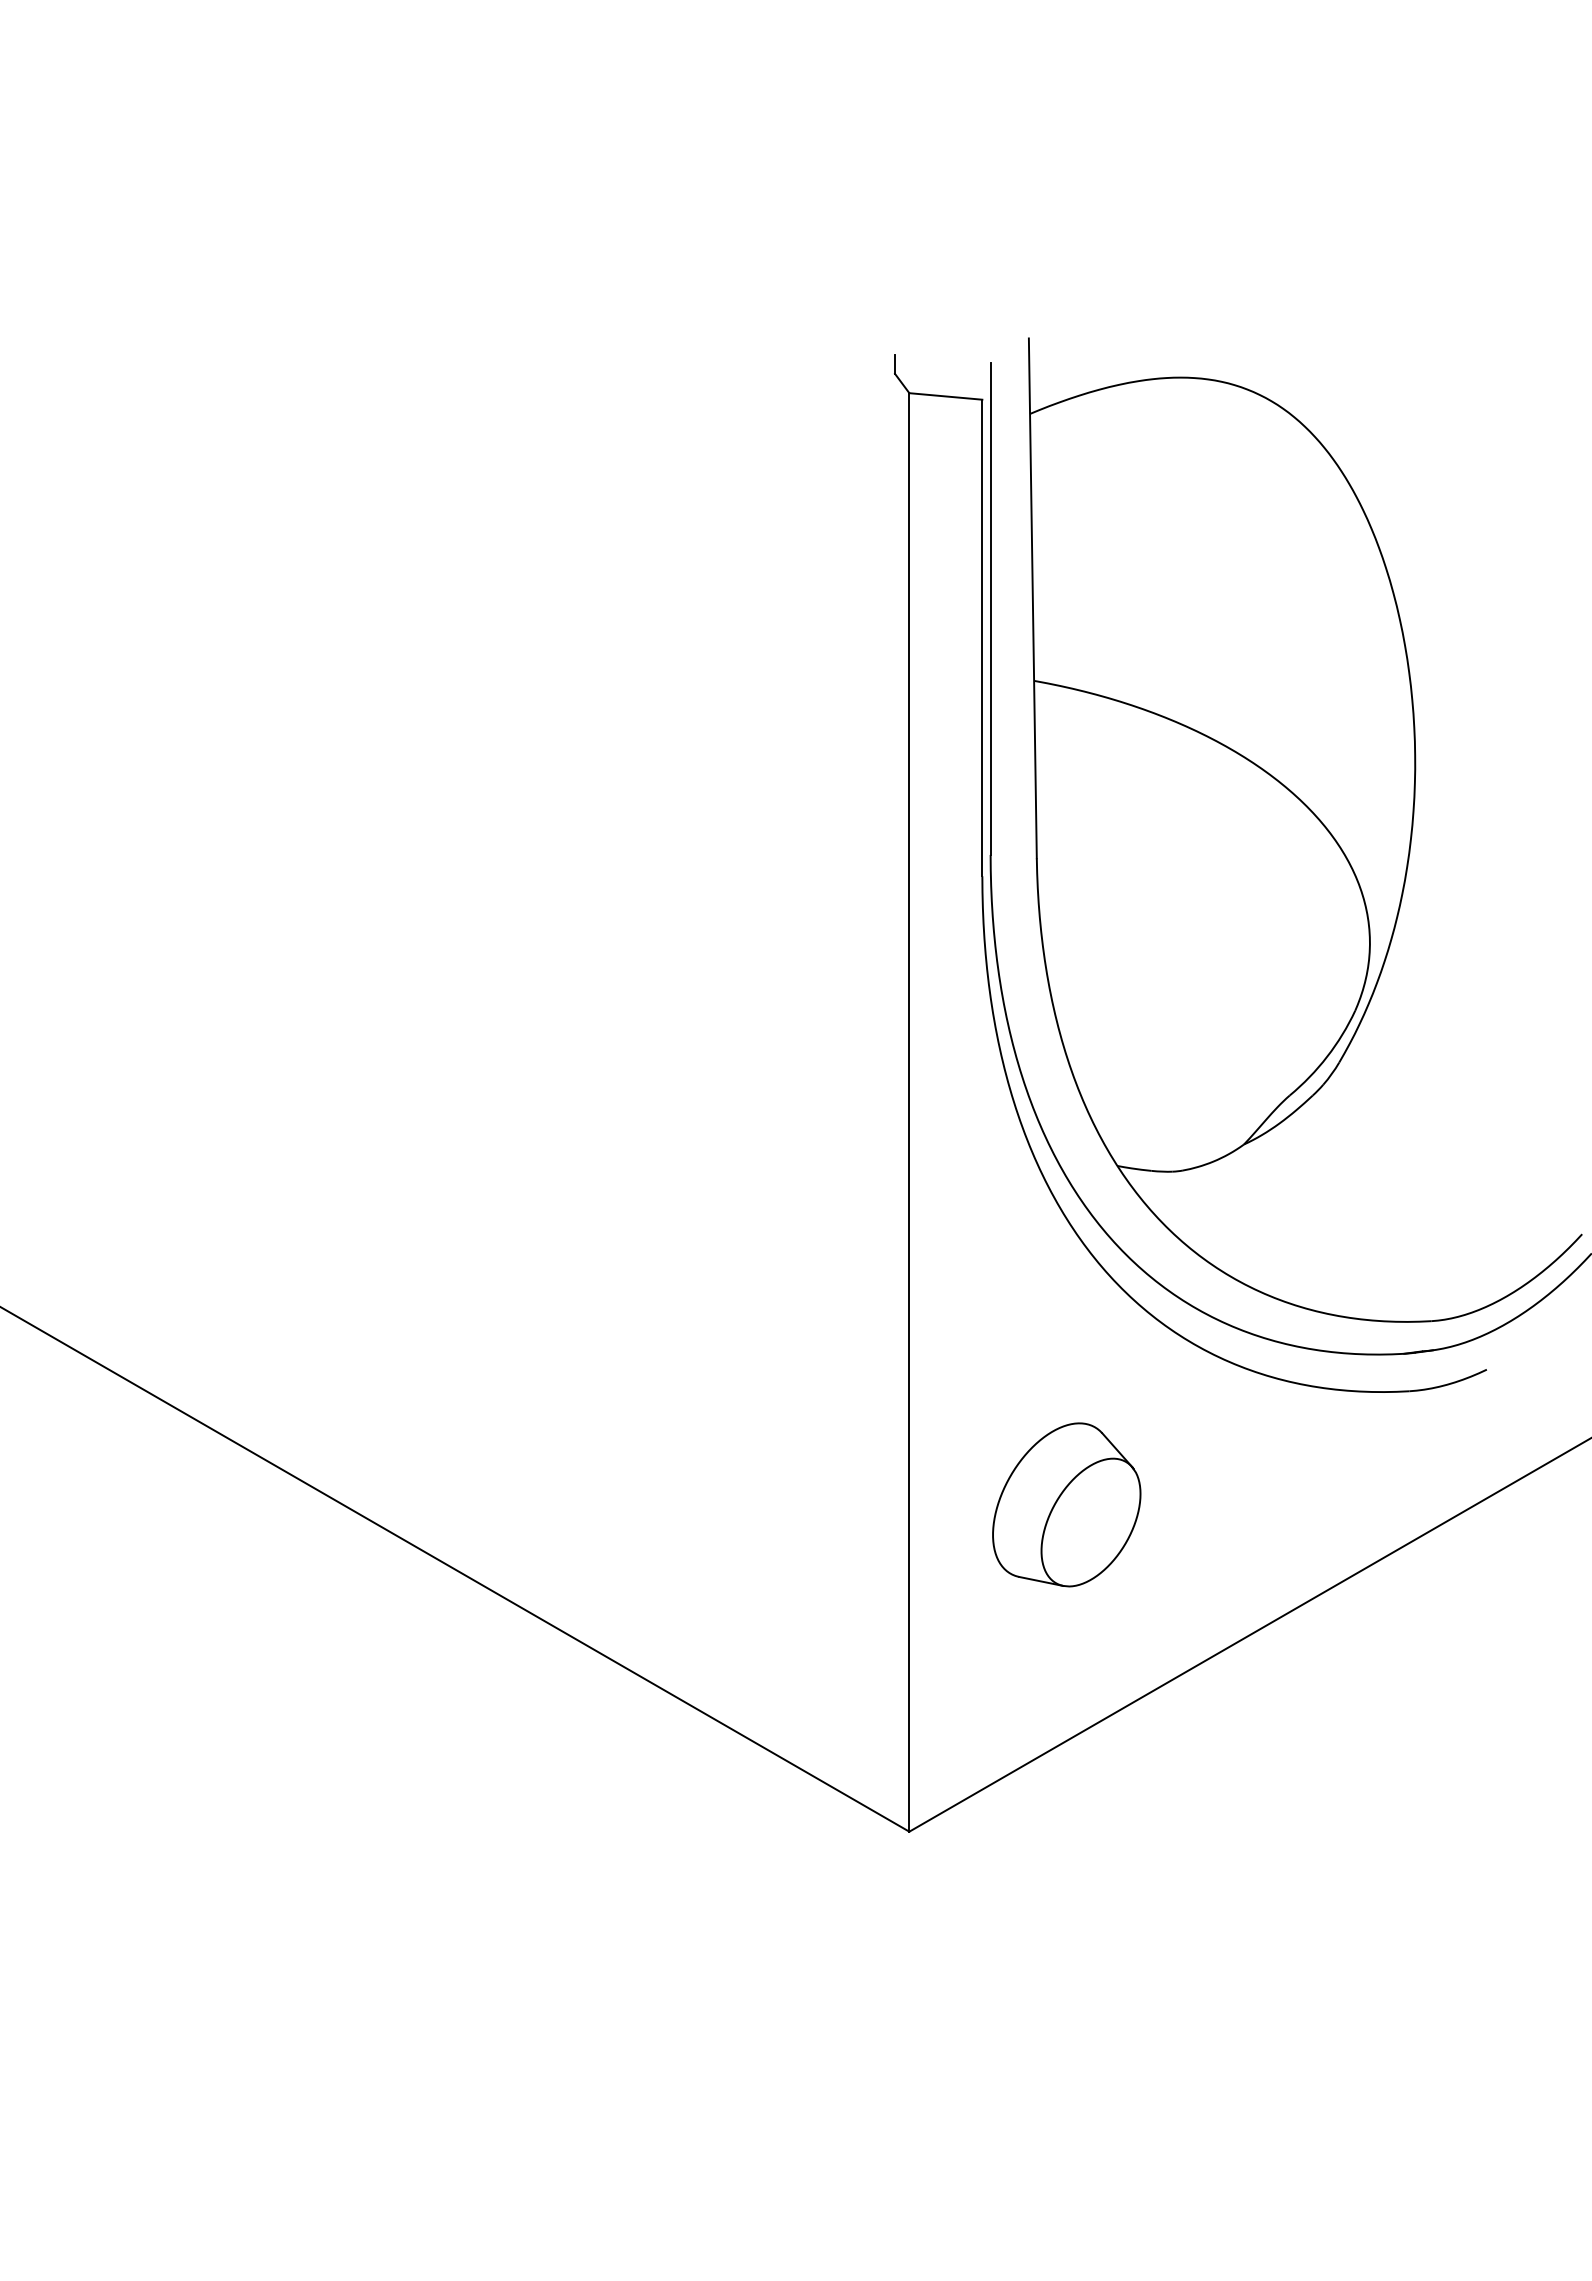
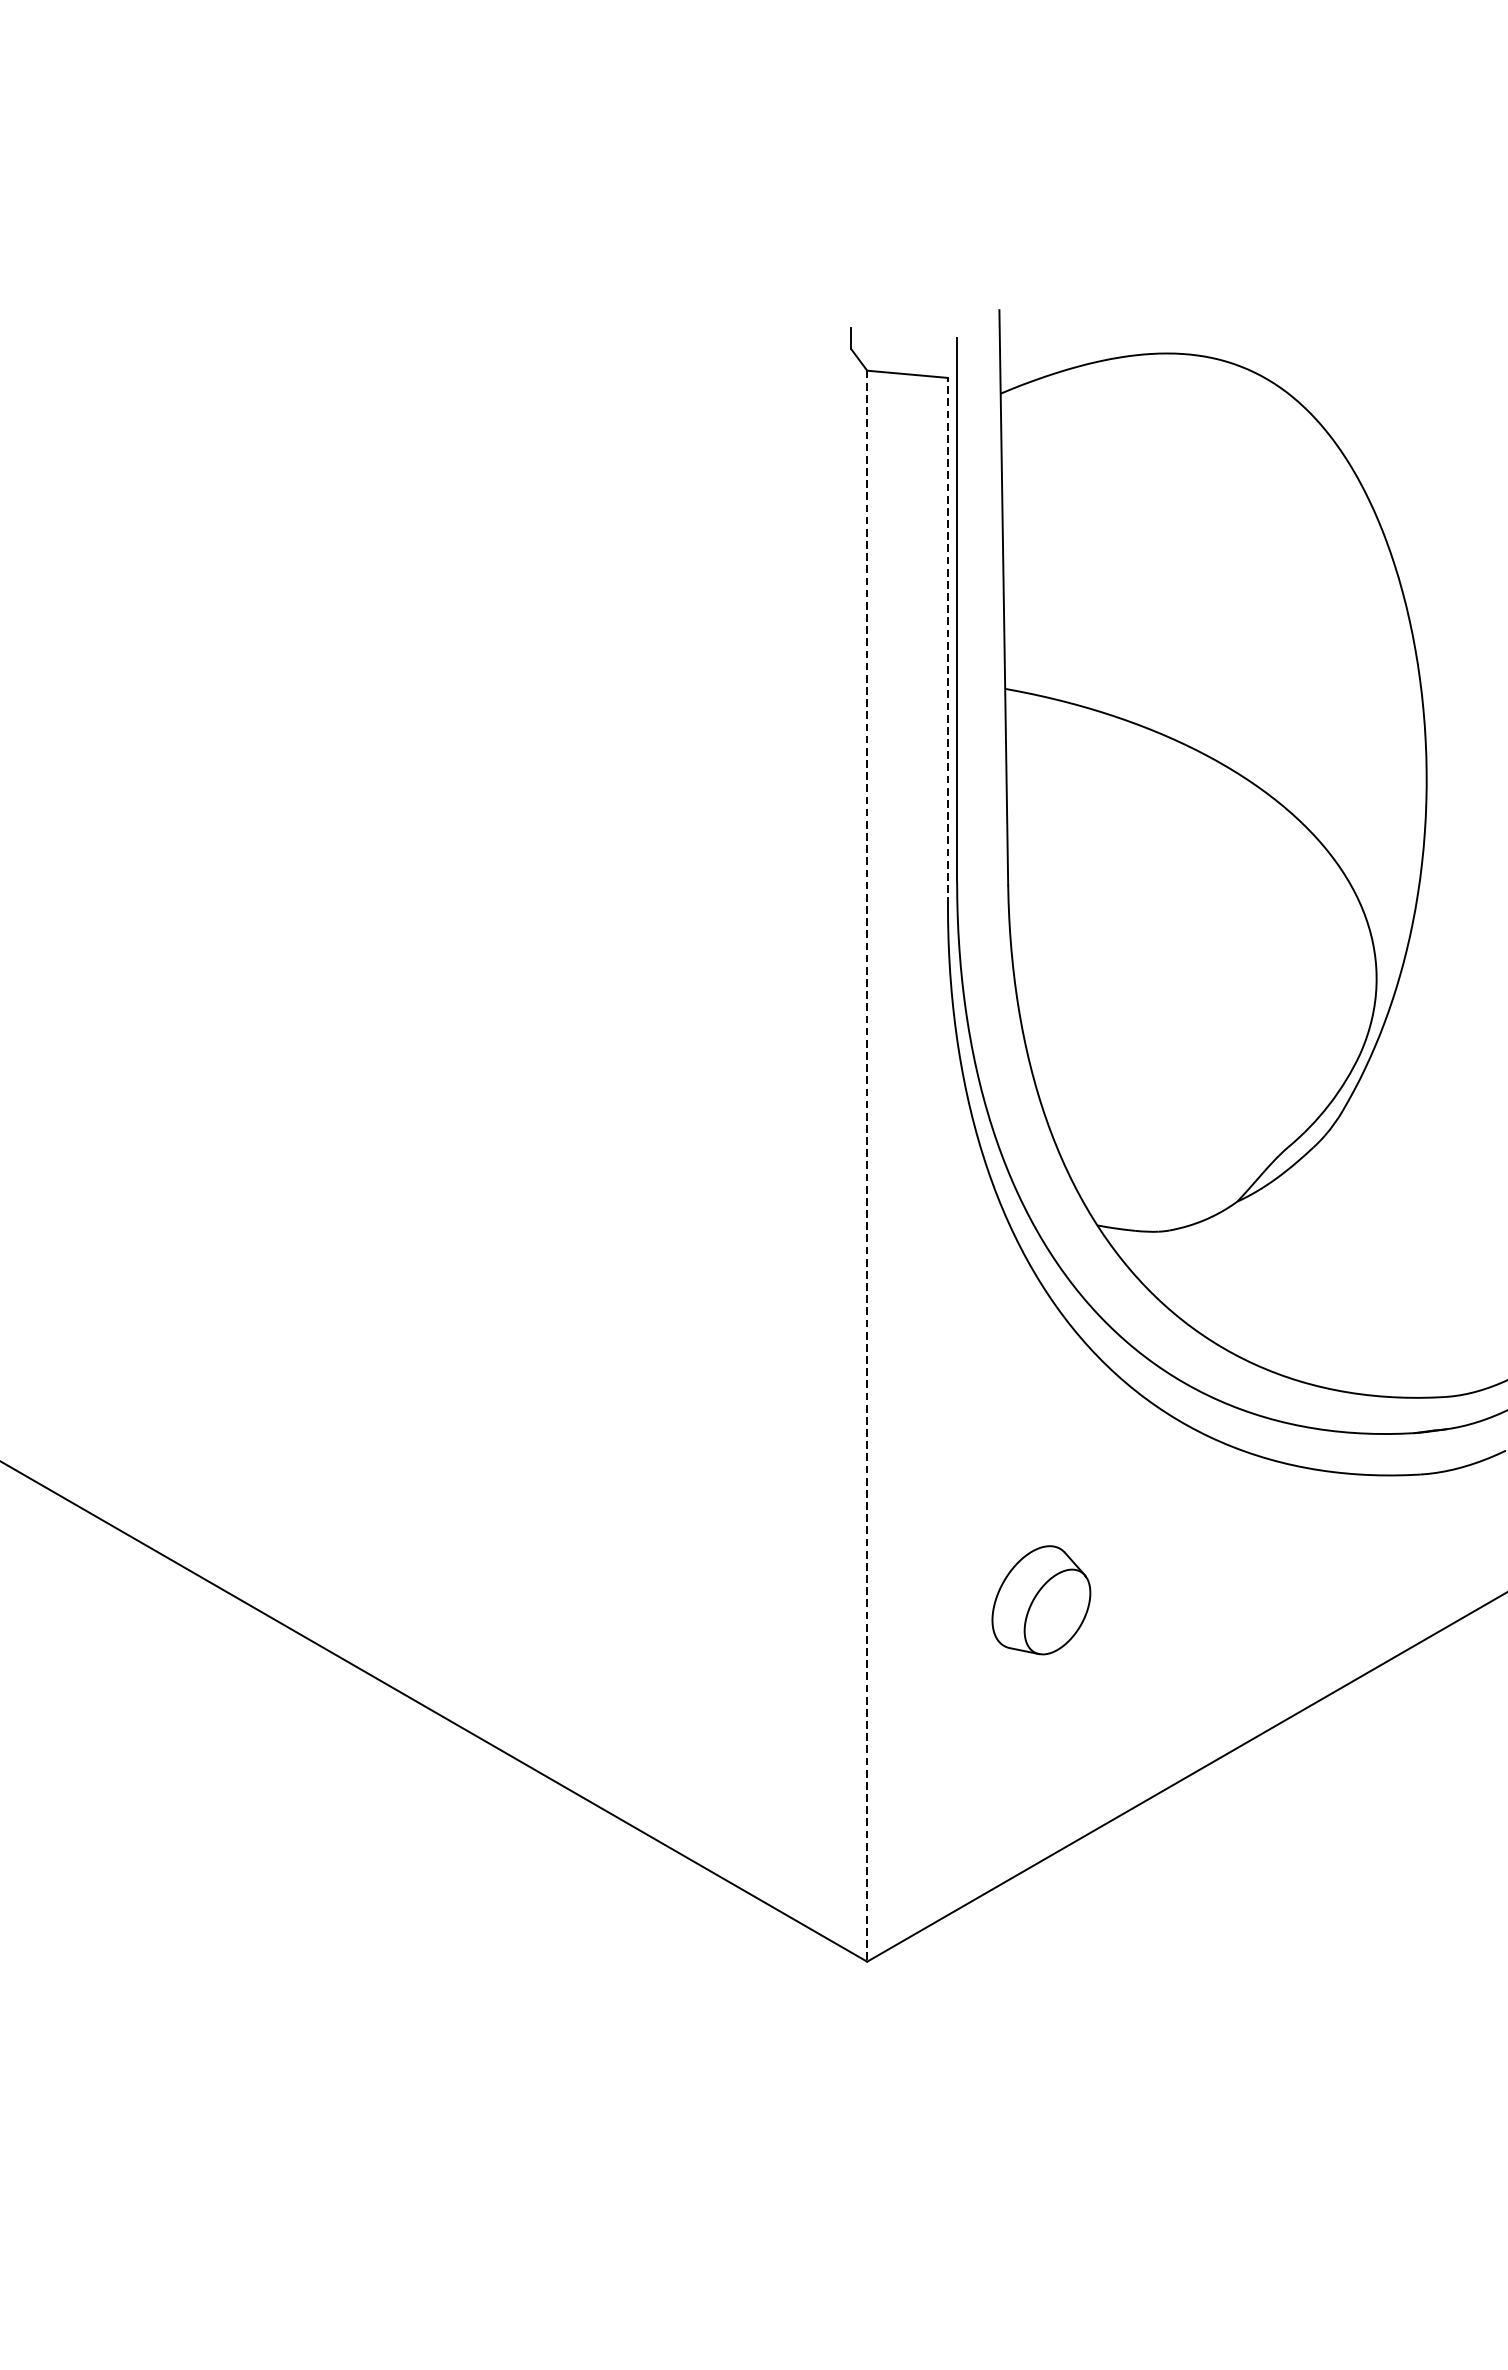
line: (982, 637) -> (948, 640), solid -> dashed
line: (909, 1112) -> (867, 1166), solid -> dashed
part: (1066, 1504) -> (1041, 1599), size x0.6

